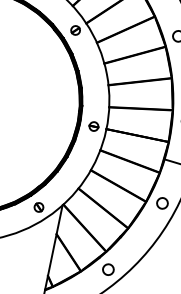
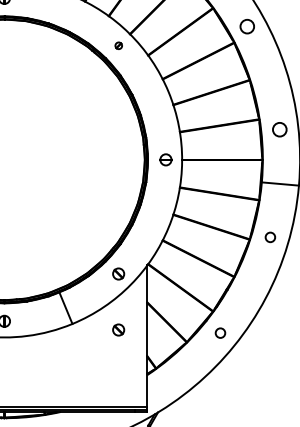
part: (75, 30) -> (118, 45), size x0.6
circle: (162, 203) -> (270, 237), size x0.7
part: (29, 250) -> (118, 329), added
circle: (108, 269) -> (220, 332), size x0.7

